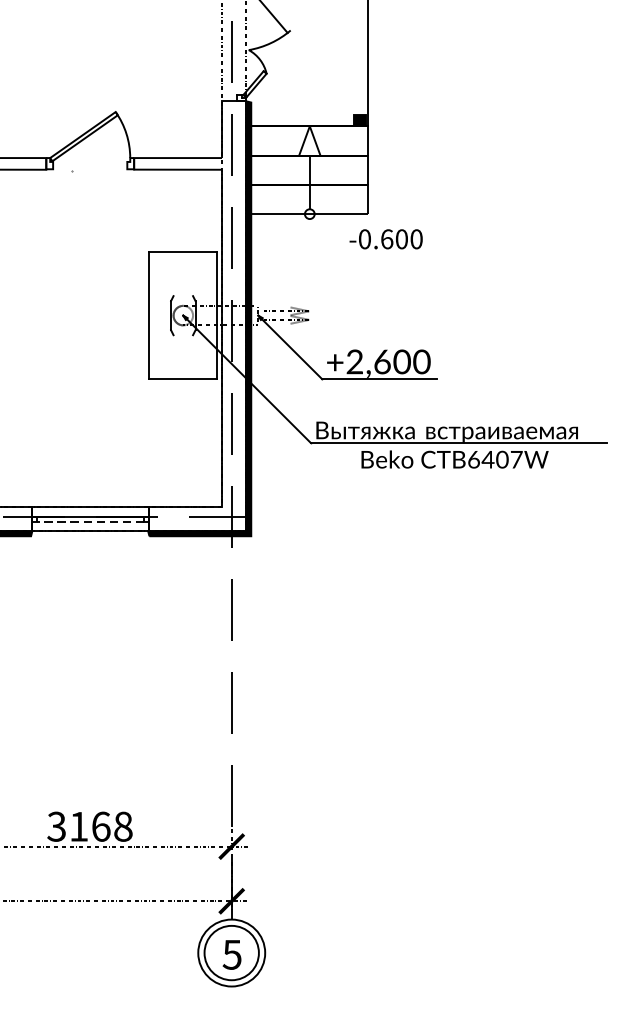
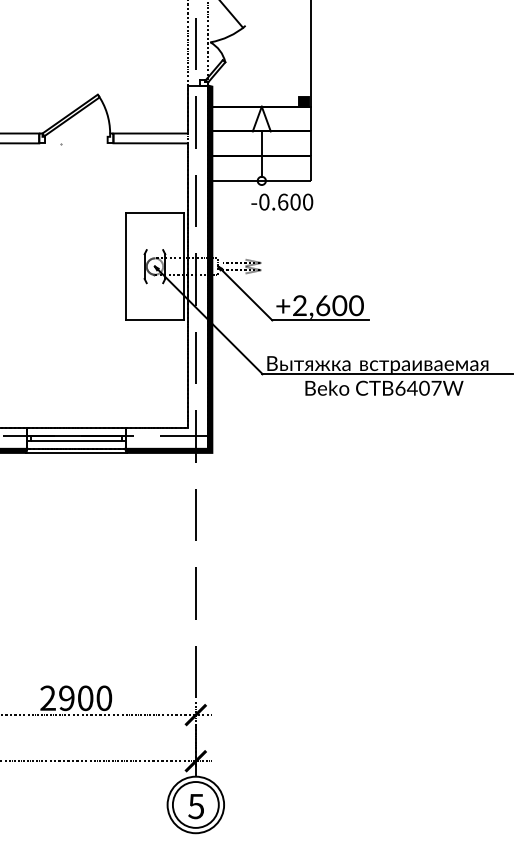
text: (386, 238) -> (282, 201), moved
line: (89, 521) -> (75, 440), dashed -> solid
line: (89, 535) -> (75, 452), added
text: (90, 826) -> (76, 698), 3168 -> 2900

